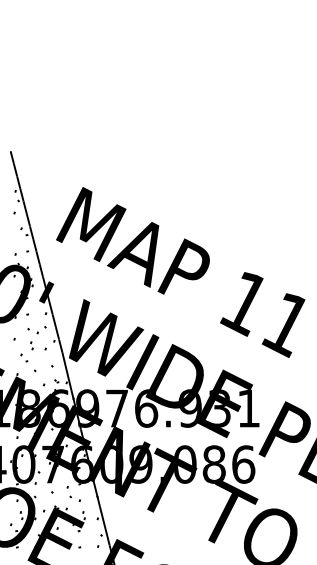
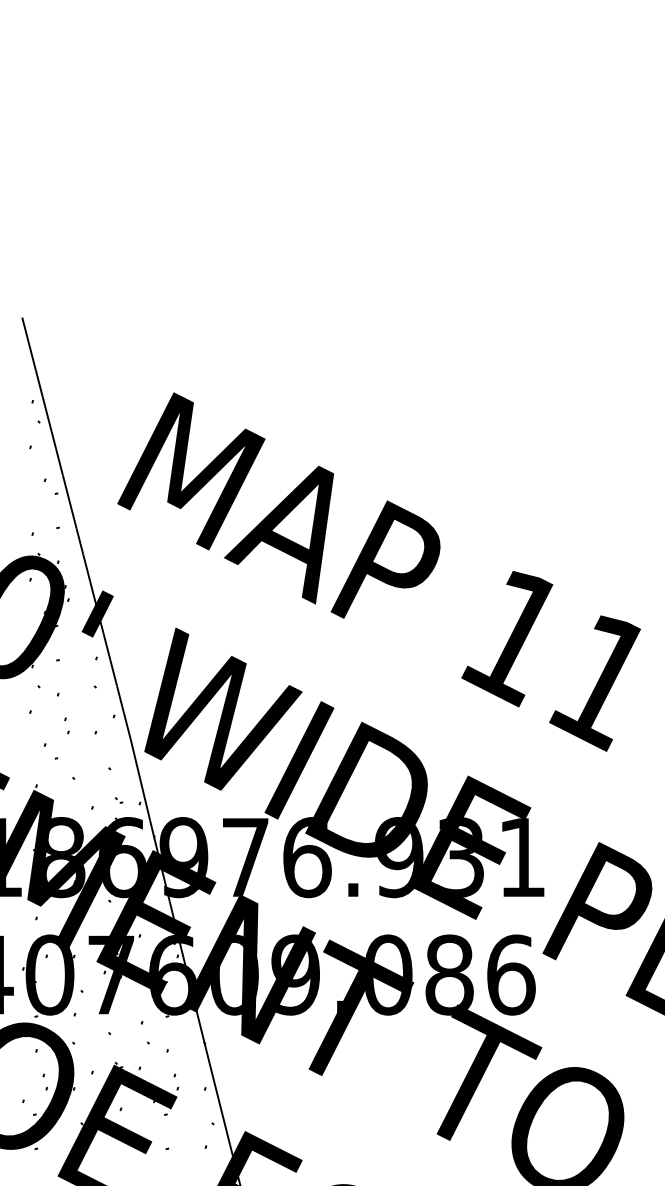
part: (32, 330) -> (47, 689), moved

